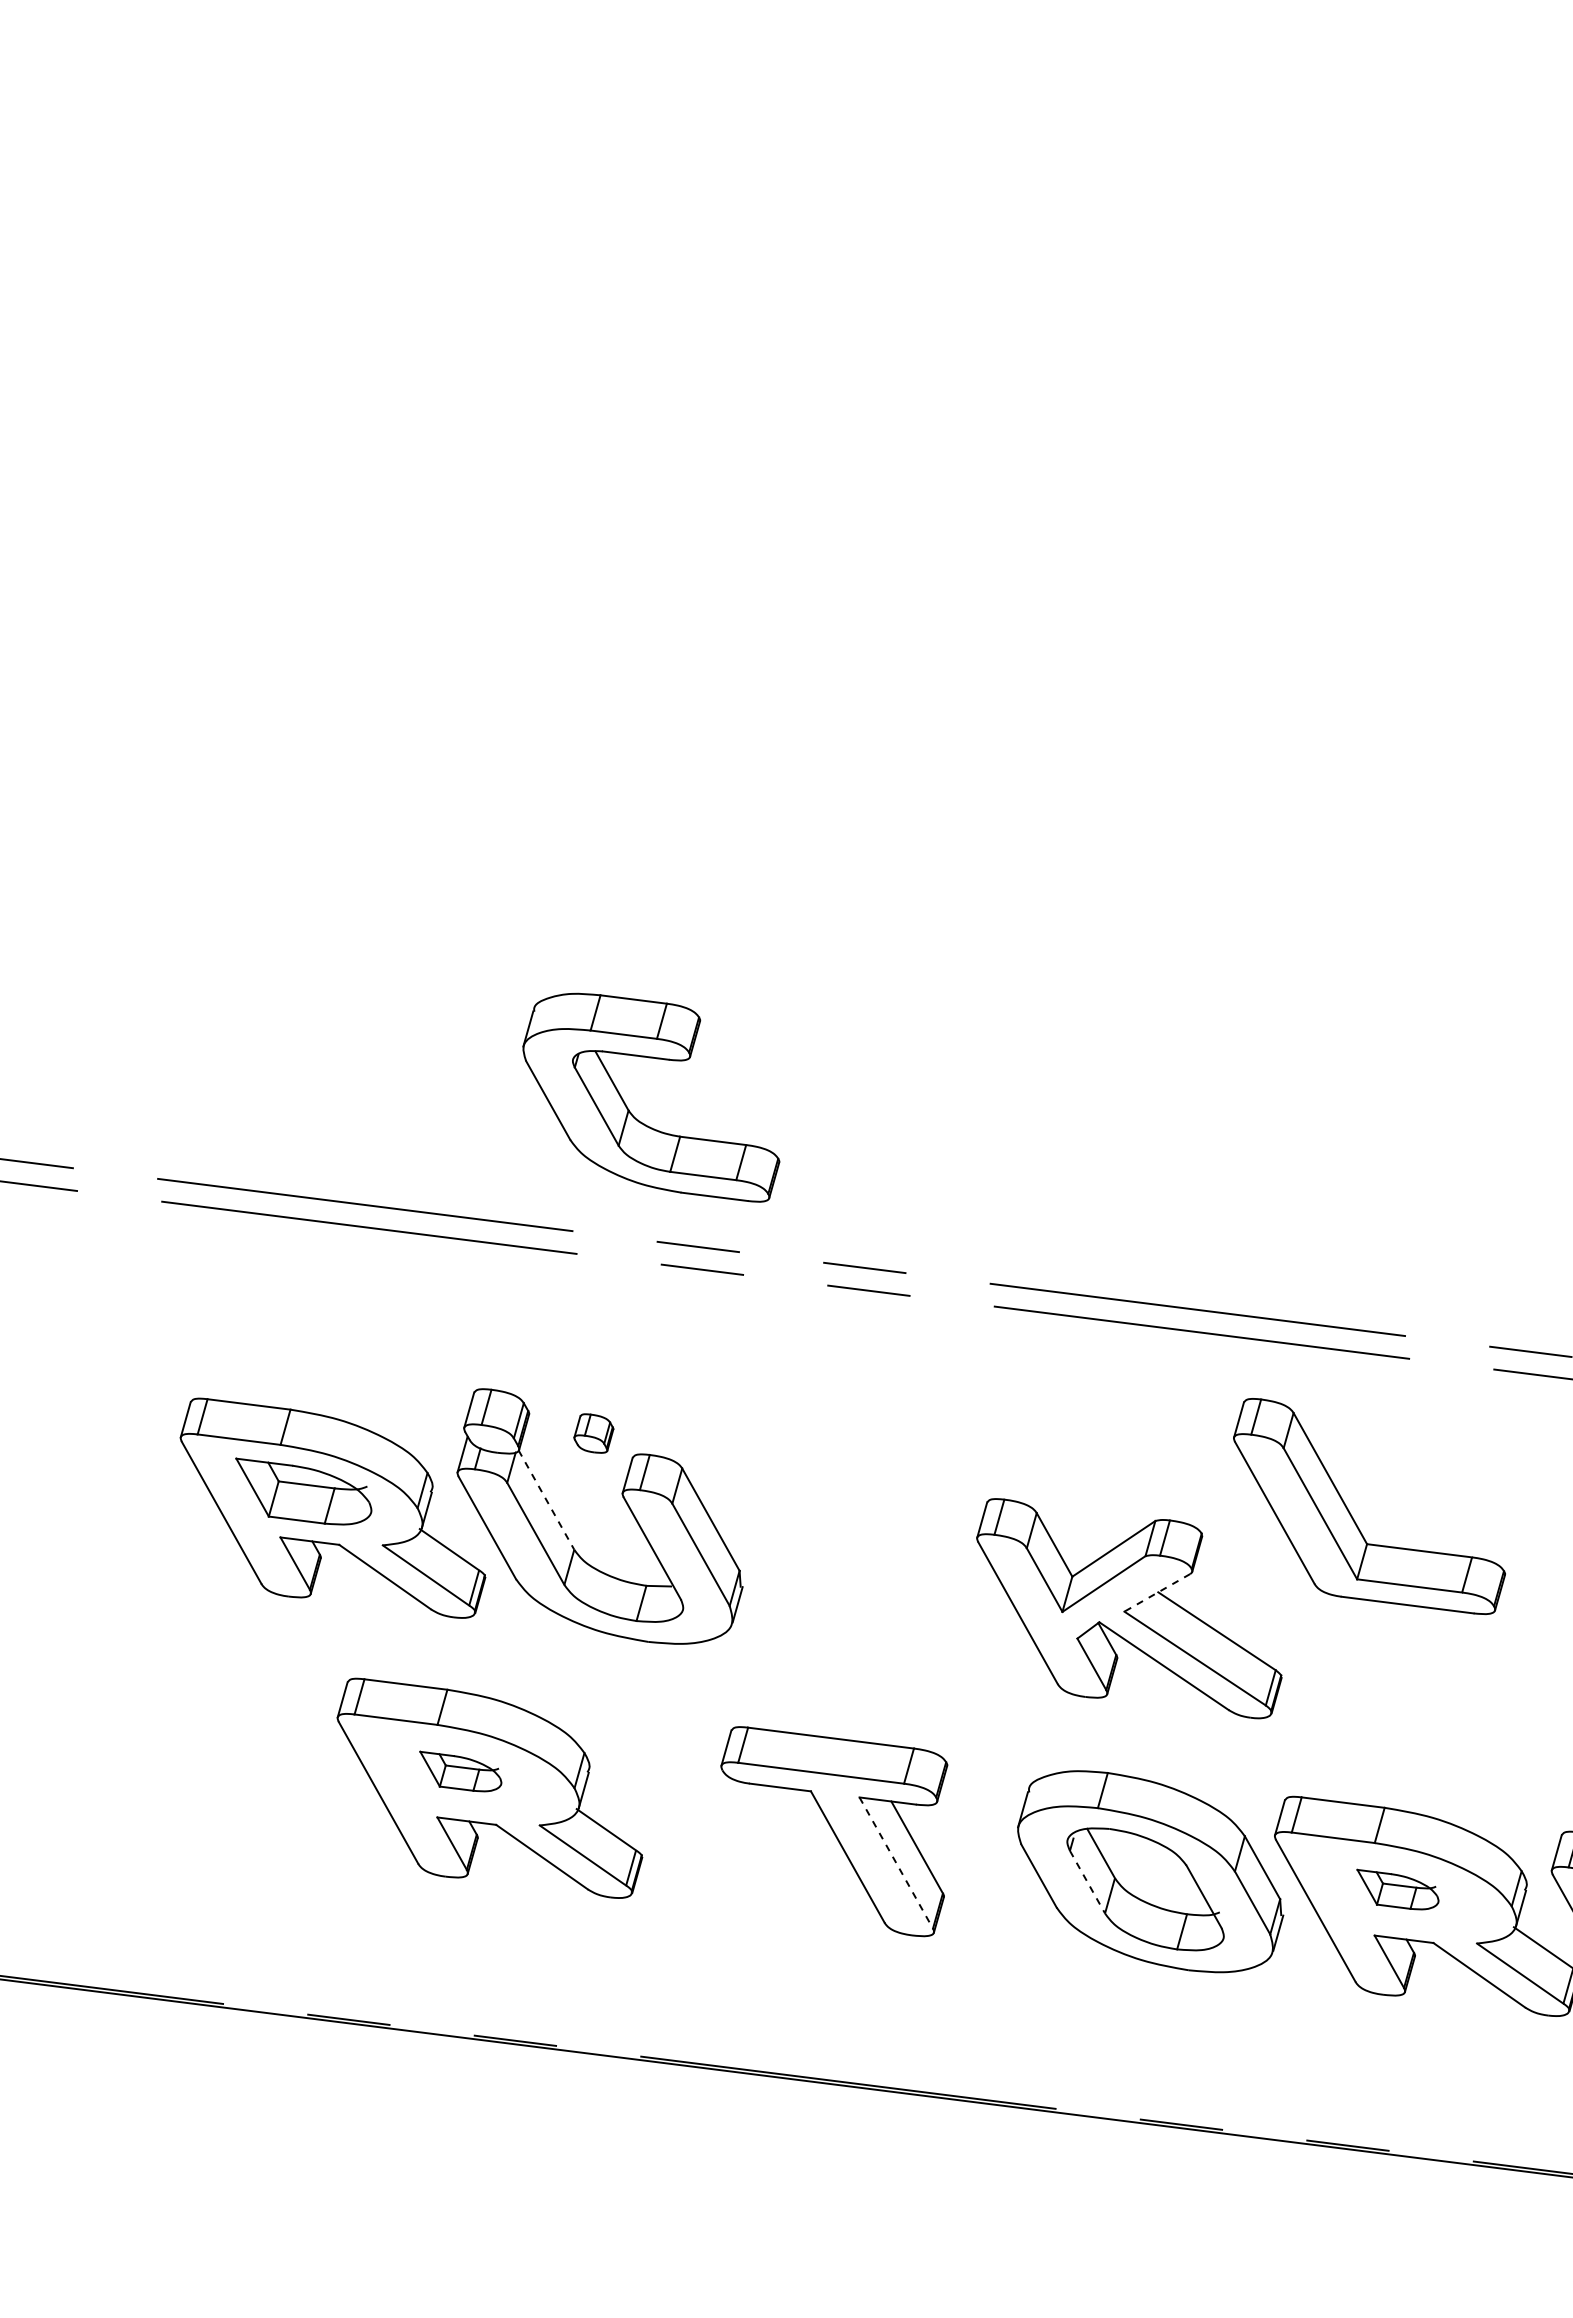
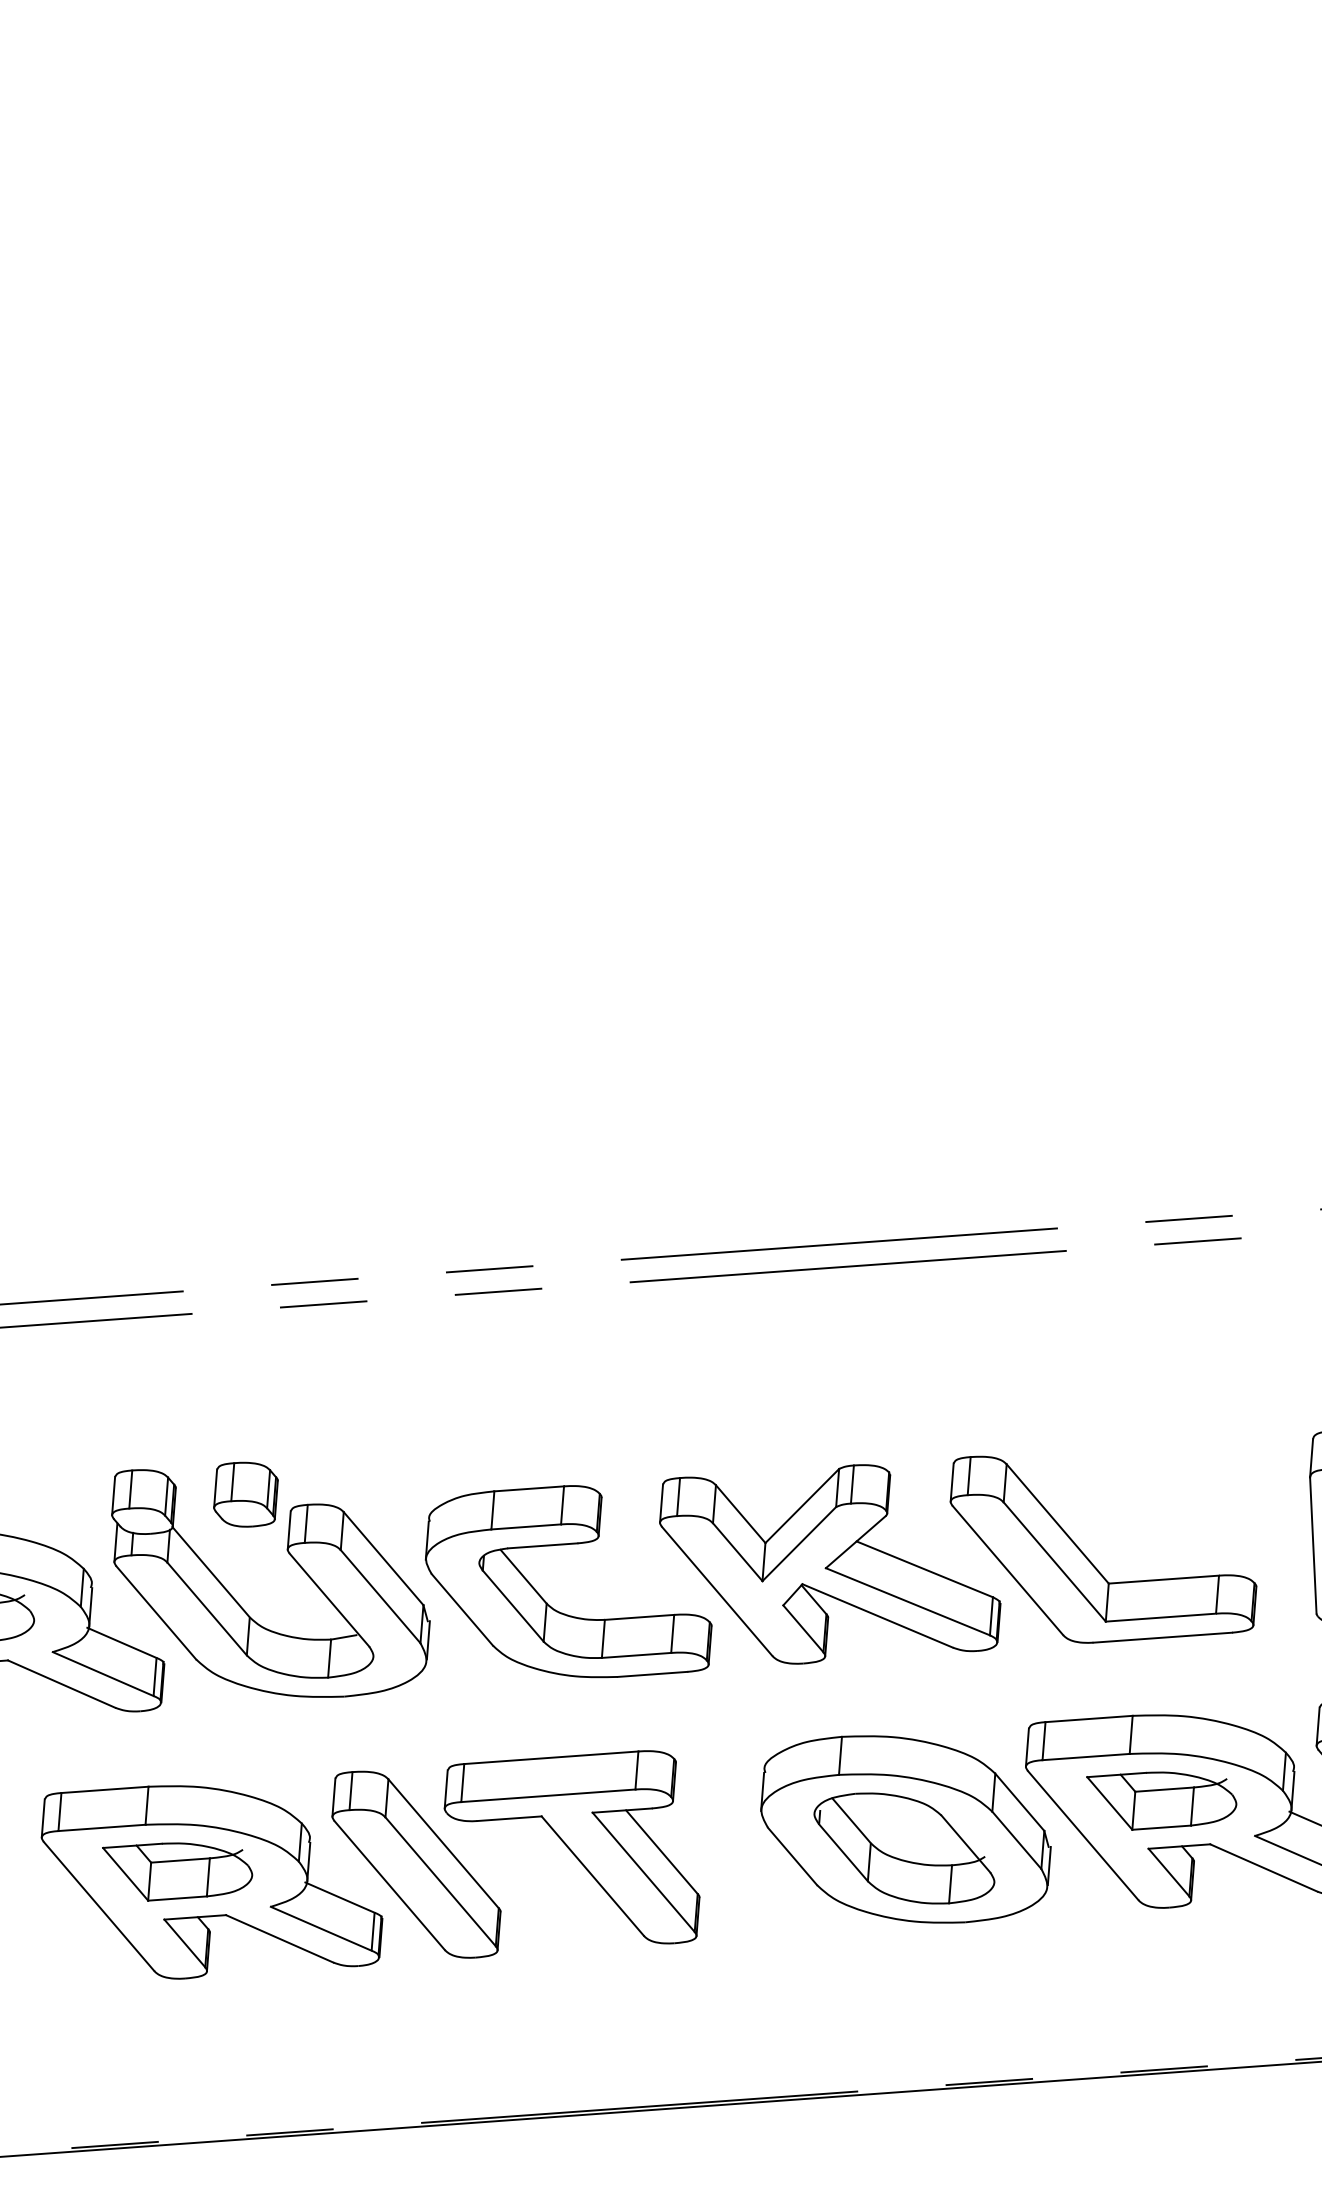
part: (632, 1113) -> (551, 1605), moved
part: (593, 1433) -> (245, 1494), size x1.67
line: (546, 1500) -> (211, 1572), dashed -> solid
part: (1352, 1515) -> (1087, 1557), moved
line: (1157, 1592) -> (855, 1541), dashed -> solid
part: (460, 1771) -> (178, 1867), size x1.67
part: (684, 1812) -> (416, 1863), added
line: (896, 1863) -> (644, 1872), dashed -> solid
line: (1087, 1882) -> (843, 1853), dashed -> solid
part: (1397, 1889) -> (1162, 1796), size x1.67

